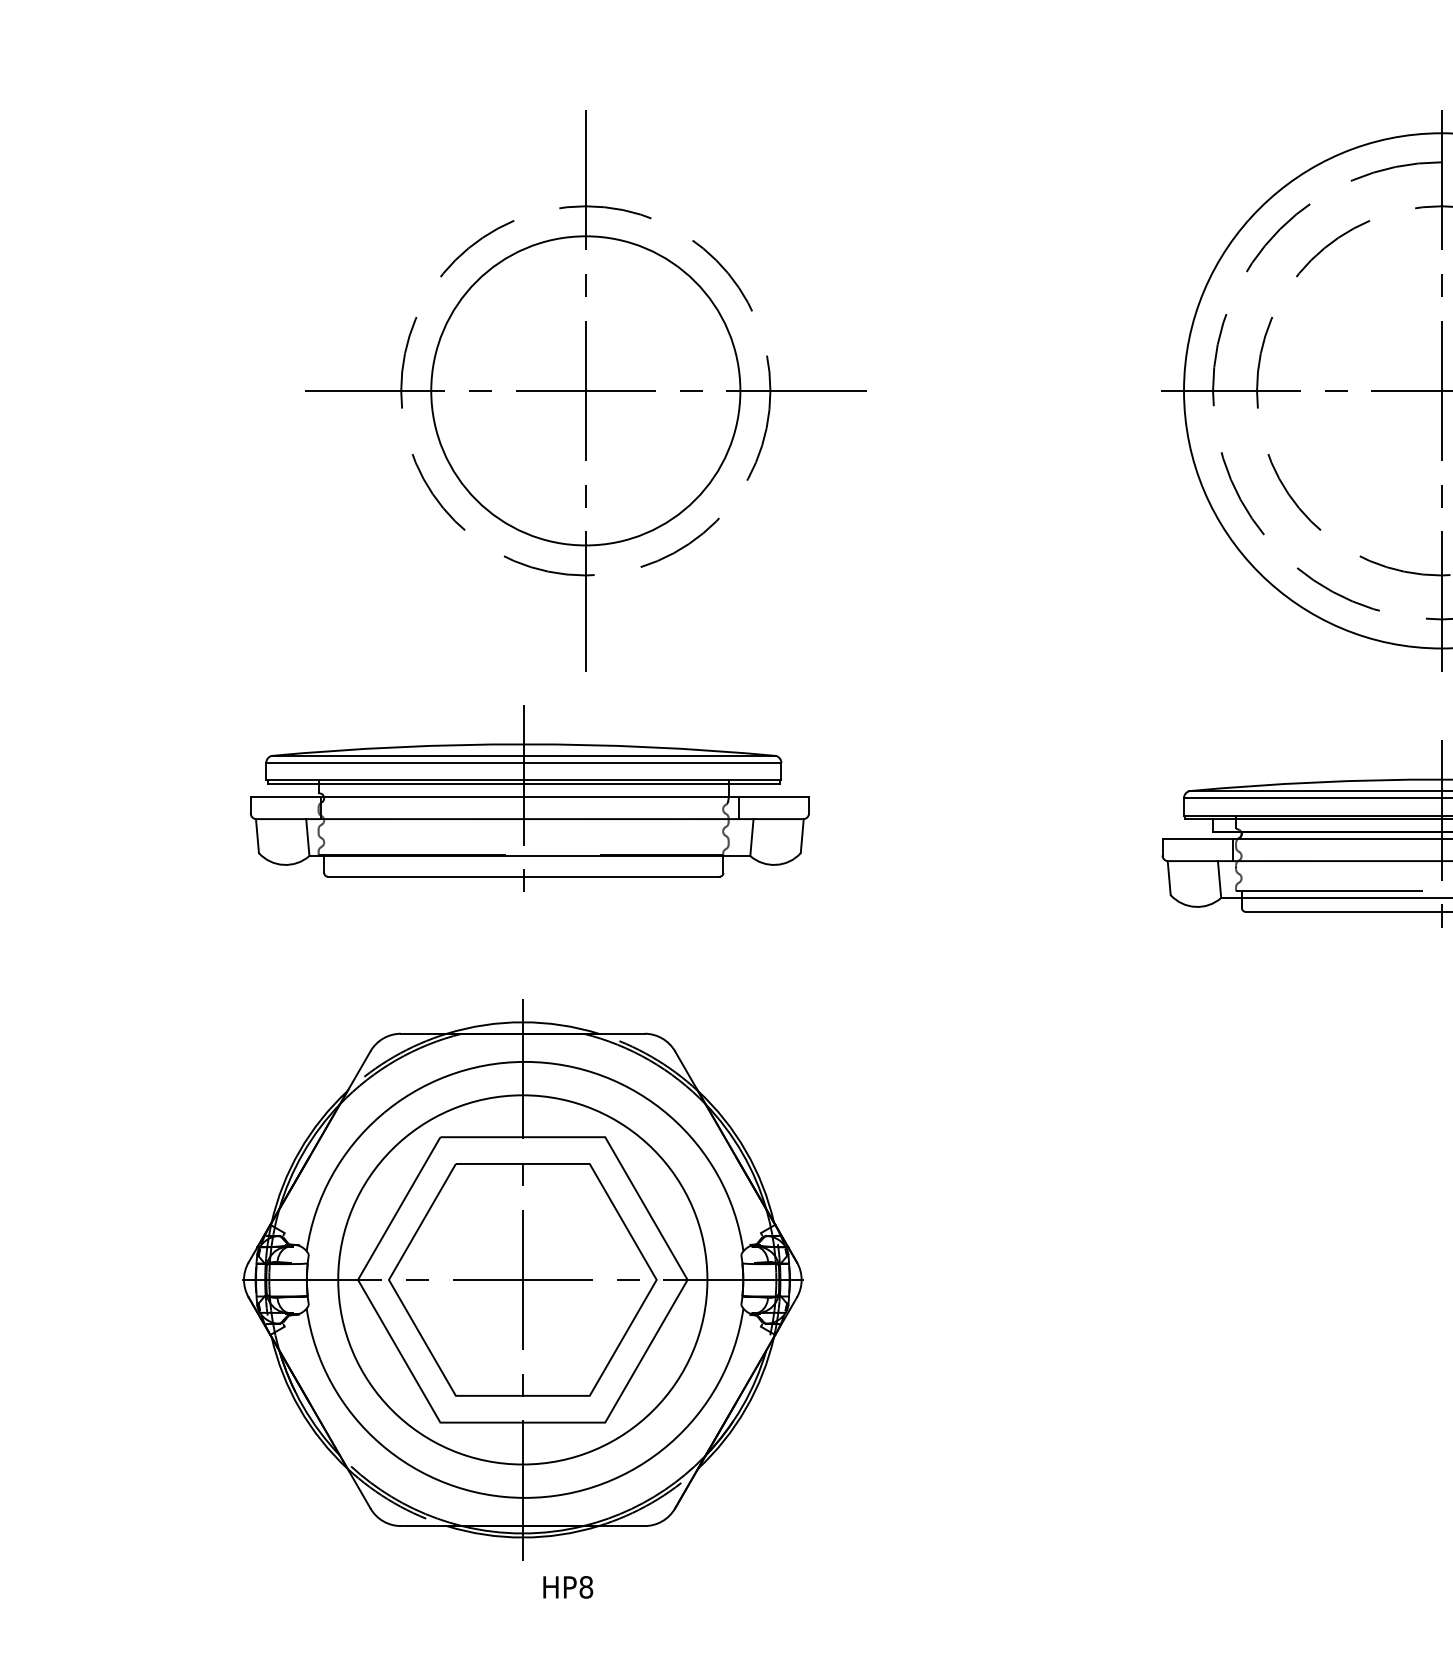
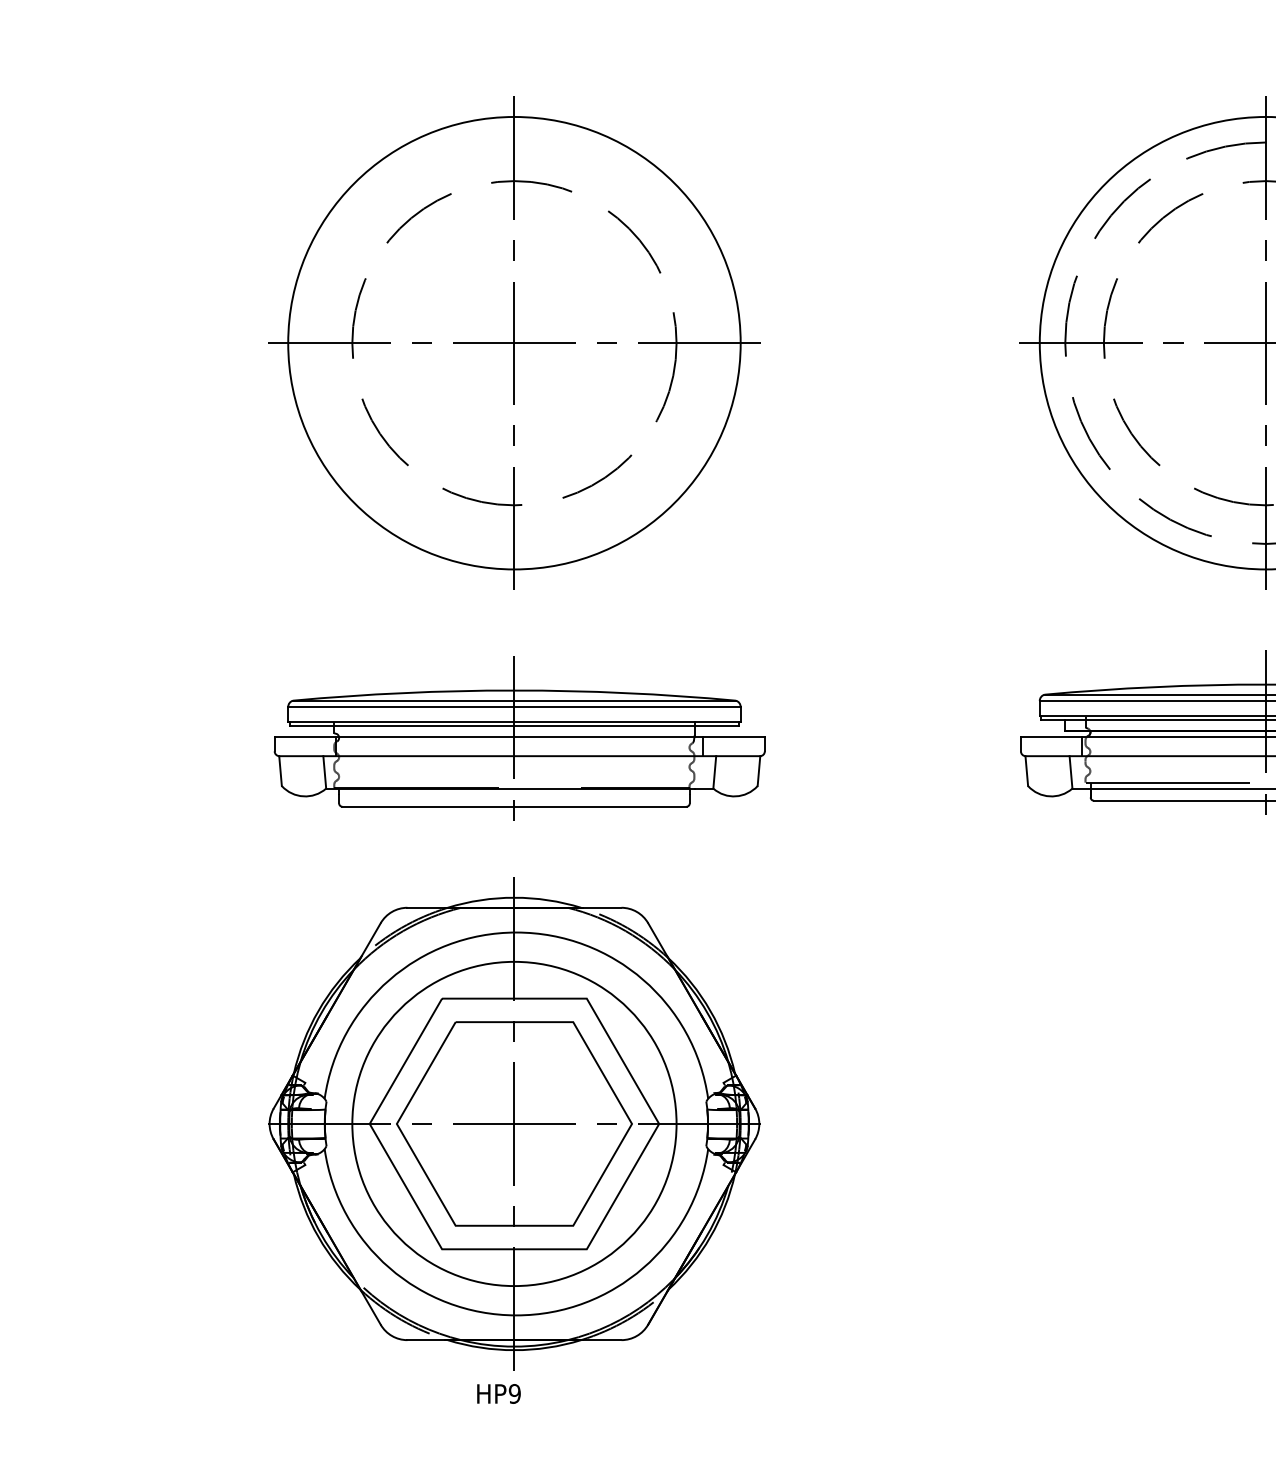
circle: (585, 390) -> (514, 342), size x1.67
part: (529, 798) -> (519, 738), moved
part: (522, 1279) -> (514, 1123), moved
text: (586, 1587) -> (515, 1394), HP8 -> HP9

